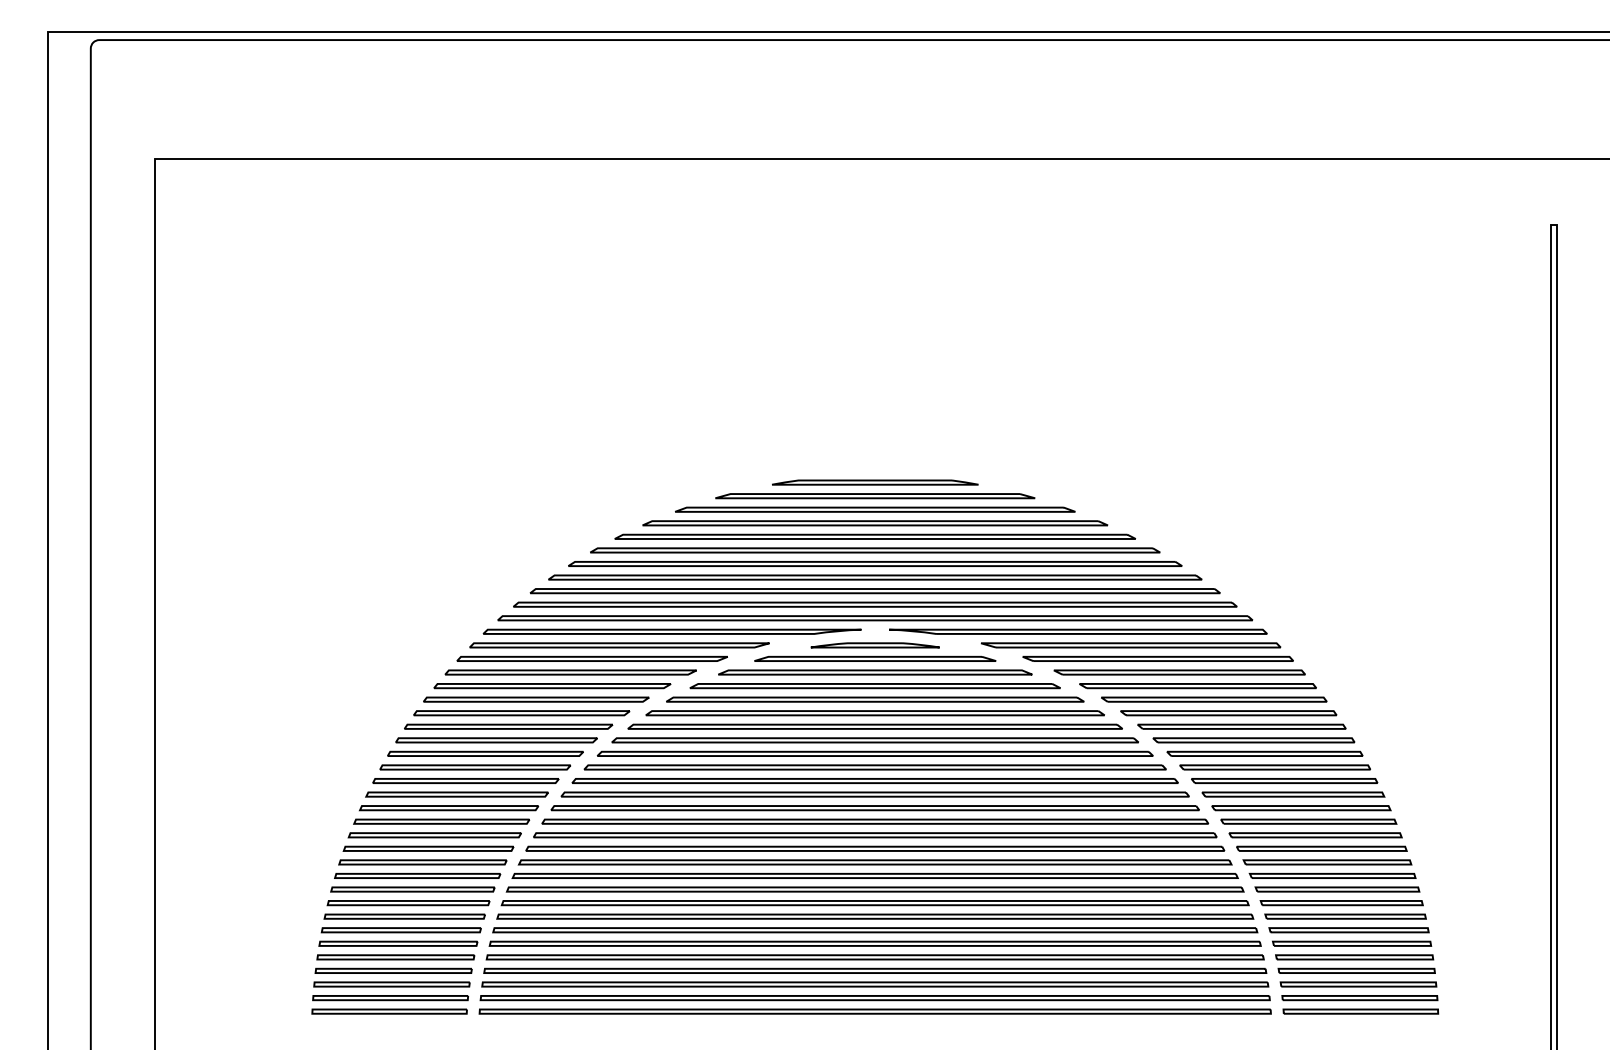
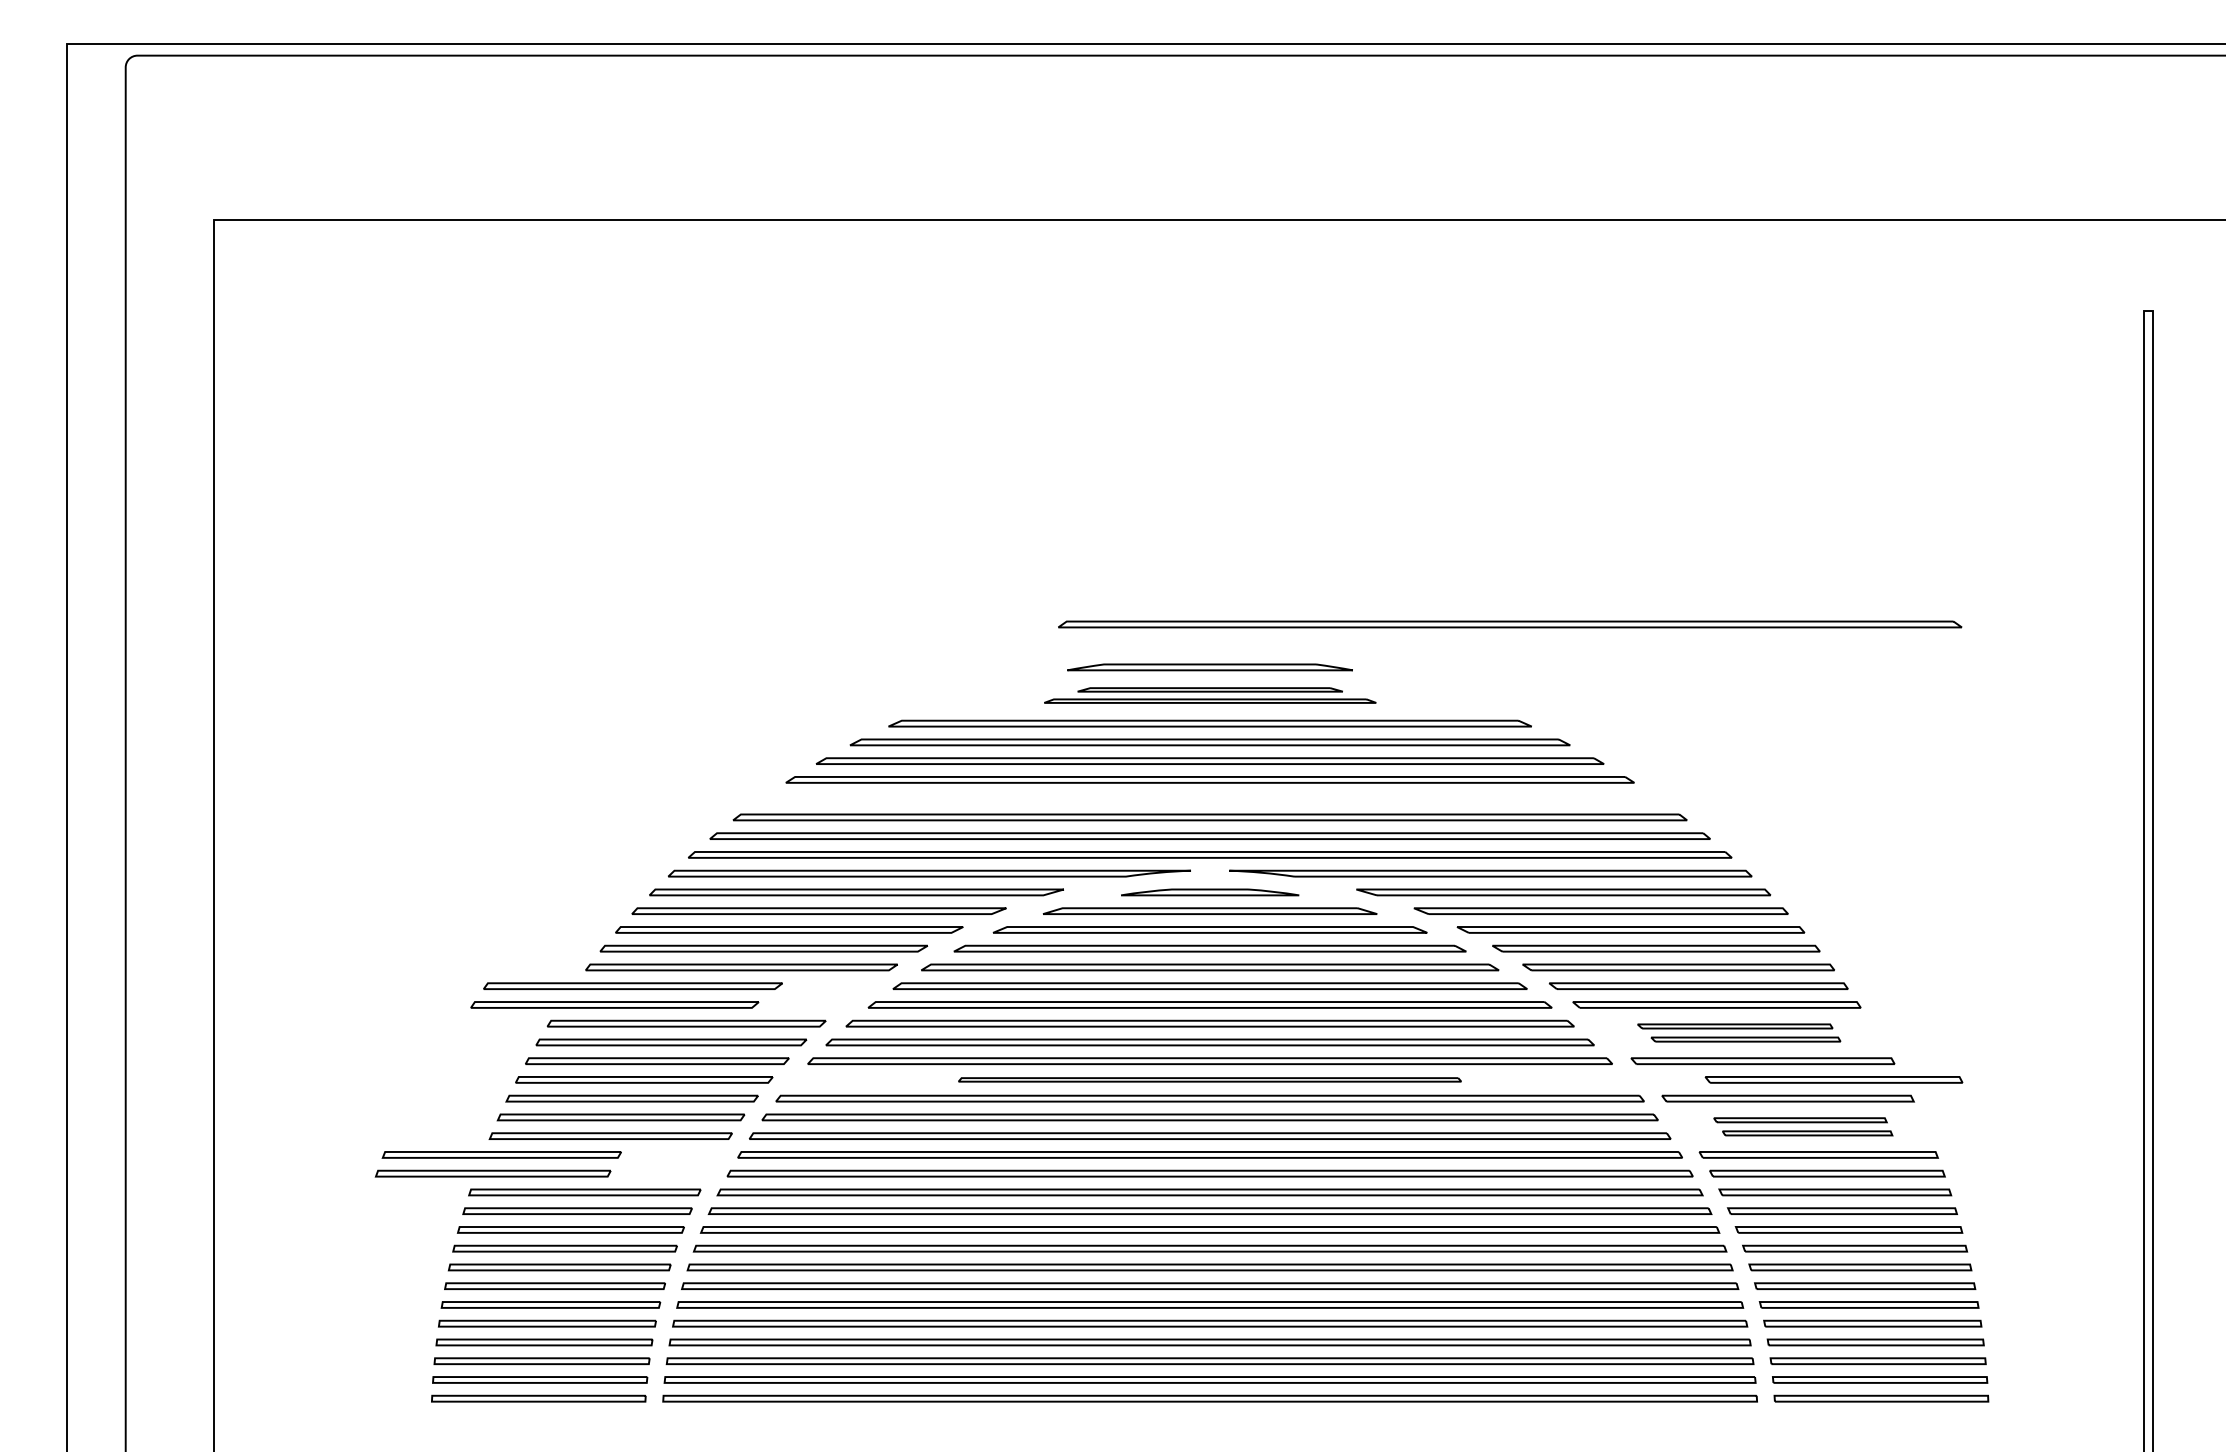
part: (875, 502) -> (1210, 694), size x0.6
part: (875, 577) -> (1510, 624), moved
part: (517, 719) -> (627, 994), moved
part: (1257, 746) -> (1738, 1032), size x0.7
part: (874, 780) -> (1209, 1079), size x0.6
part: (1284, 780) -> (1833, 1079), moved
part: (1304, 814) -> (1803, 1126), size x0.7
part: (431, 841) -> (497, 1163), moved

